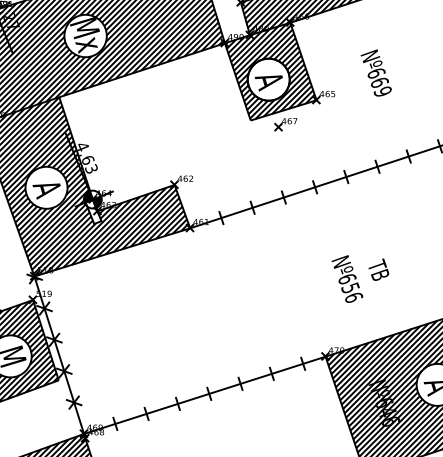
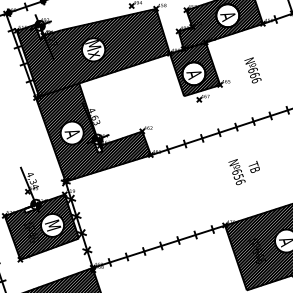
text: (382, 91) -> (256, 80), Nº669 -> Nº666
text: (359, 279) -> (243, 172), moved

